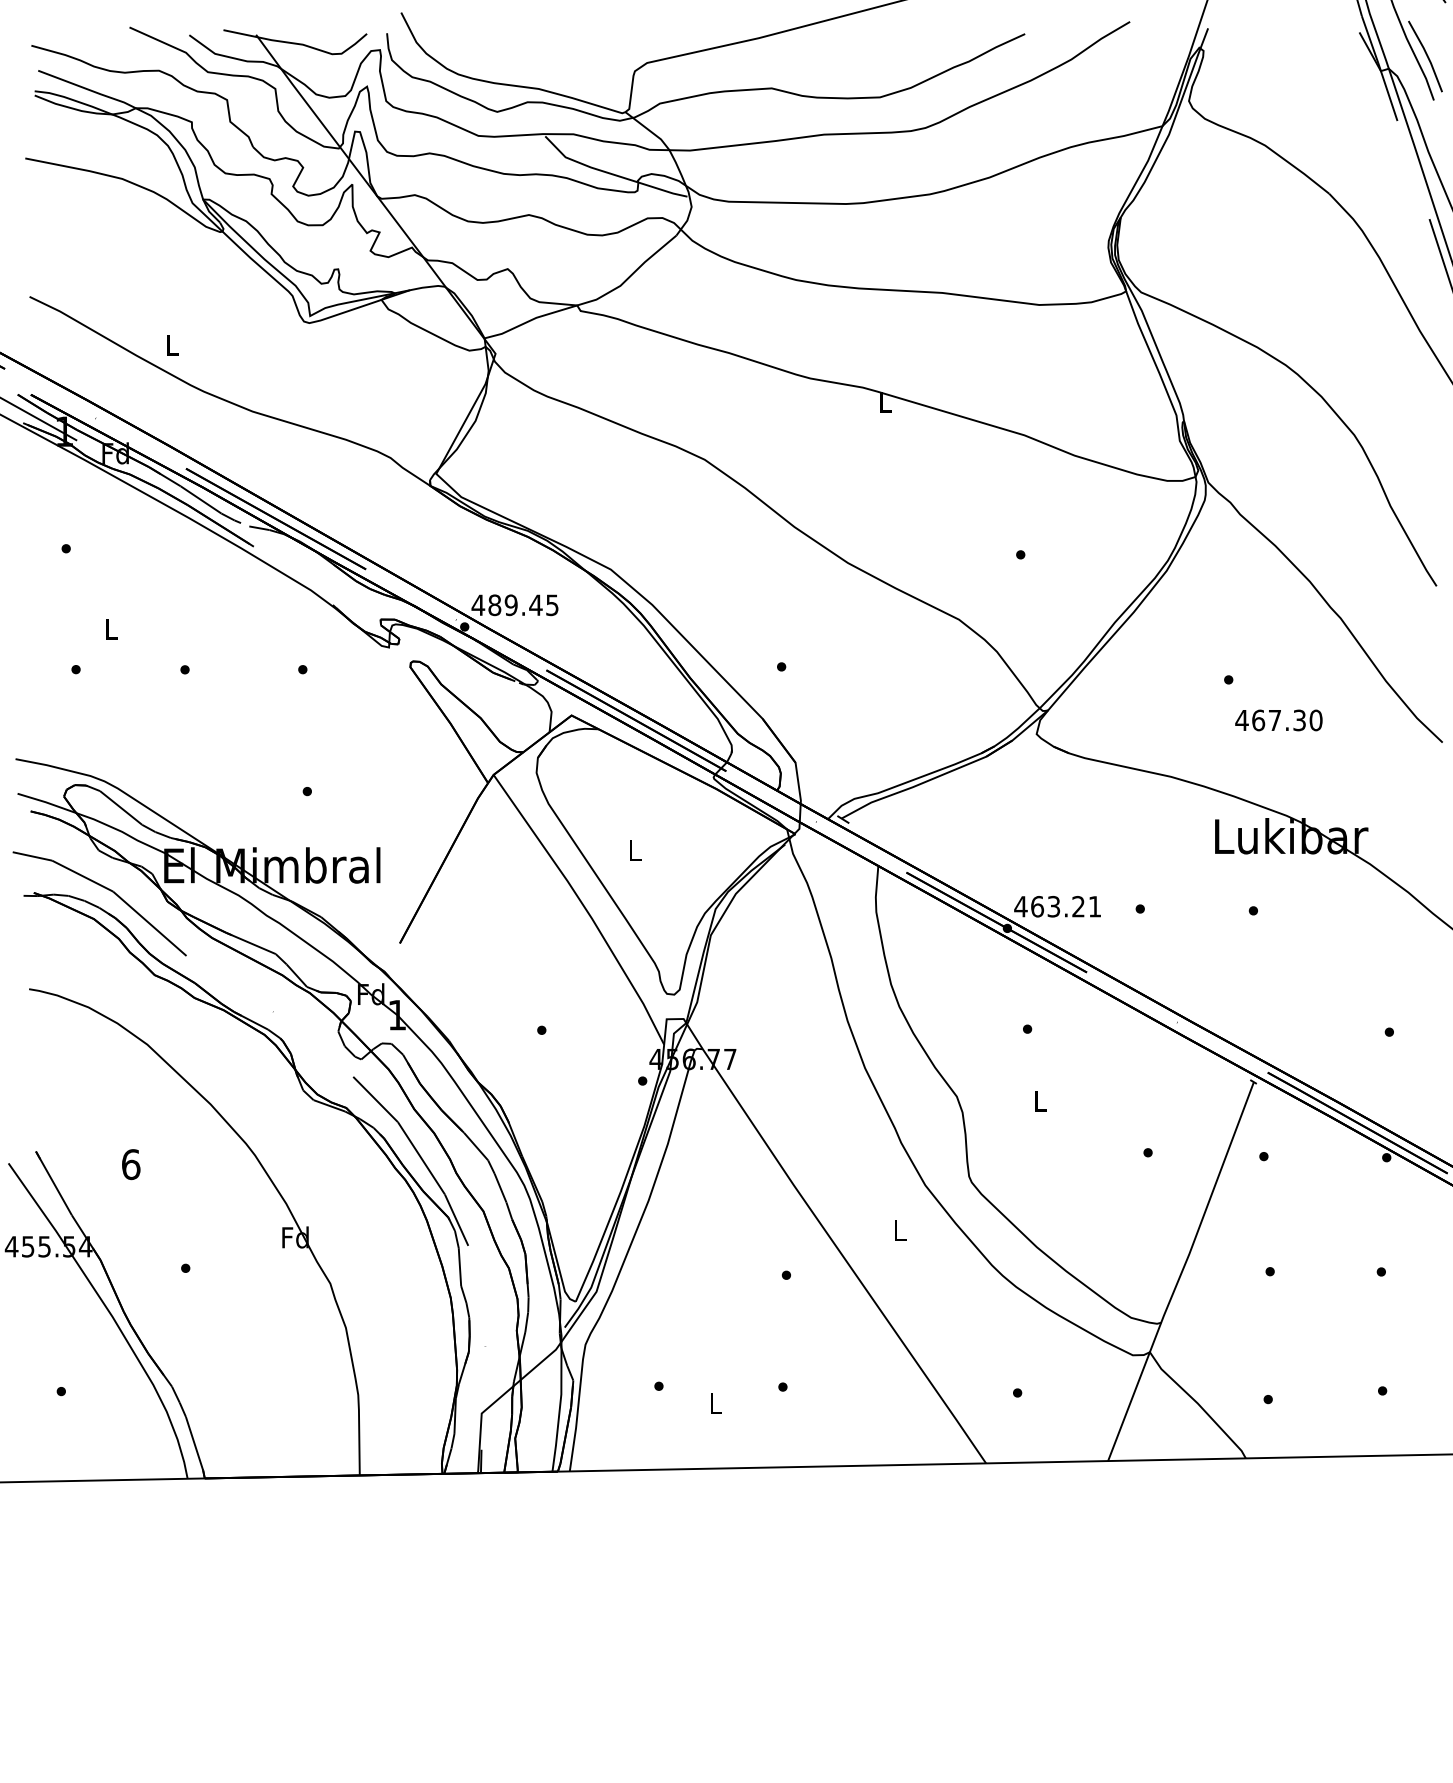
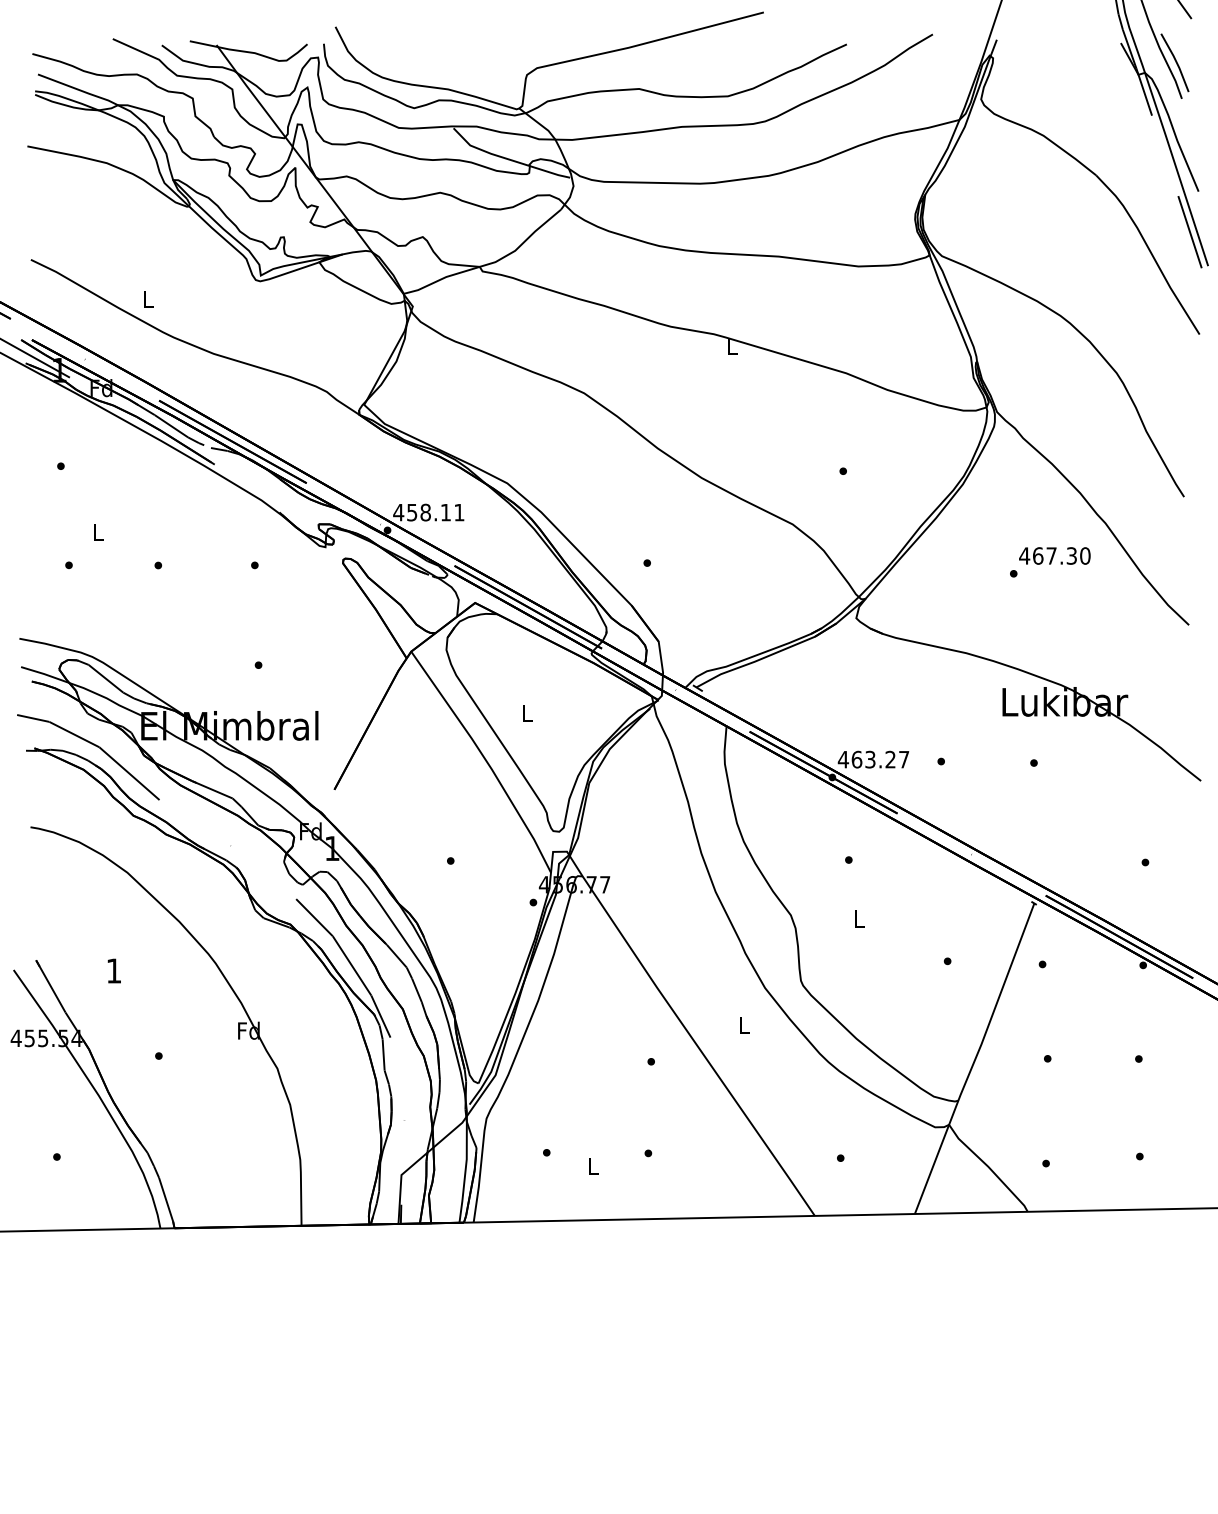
text: (523, 605) -> (435, 512), 489.45 -> 458.11
text: (1278, 719) -> (1054, 555), moved
text: (1095, 906) -> (904, 759), 463.21 -> 463.27
text: (130, 1163) -> (113, 970), 6 -> 1

